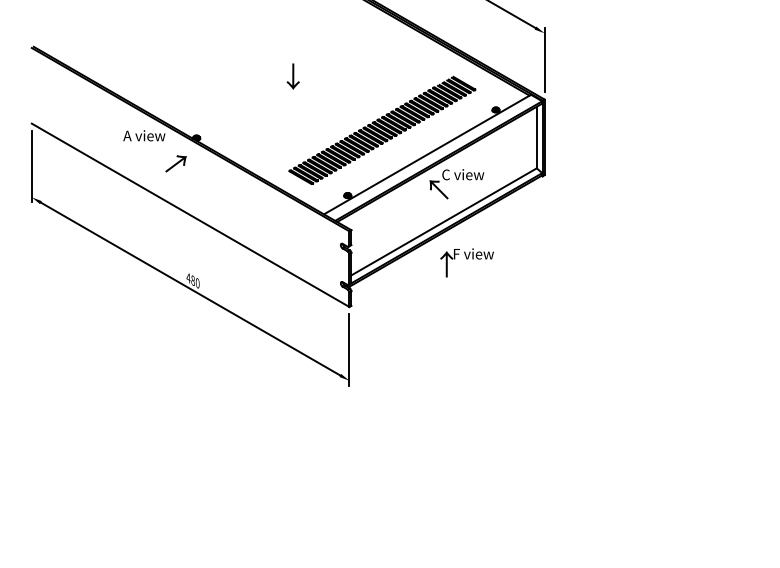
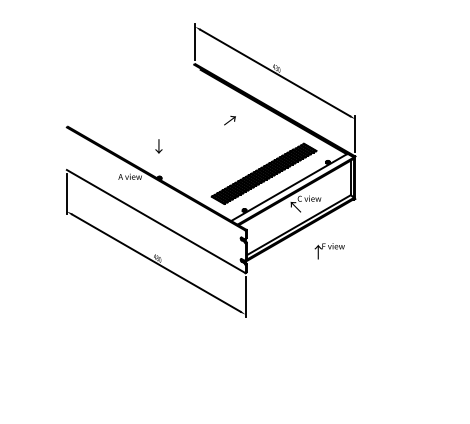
text: (292, 76) -> (158, 146), moved
text: (175, 163) -> (229, 120), moved
text: (466, 263) -> (329, 251), moved

